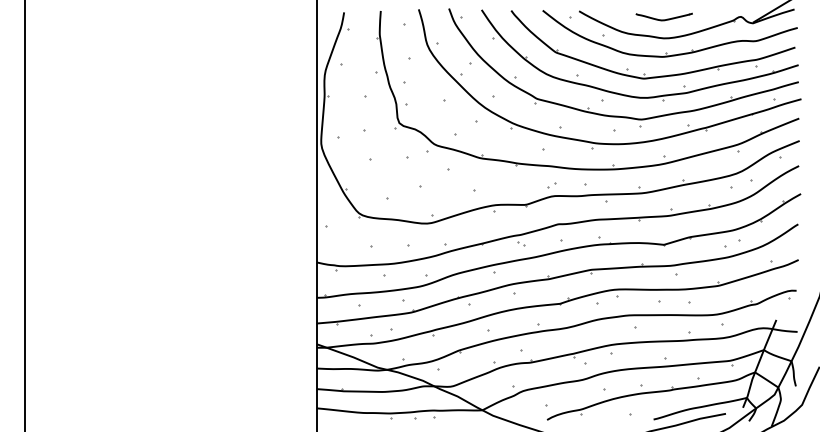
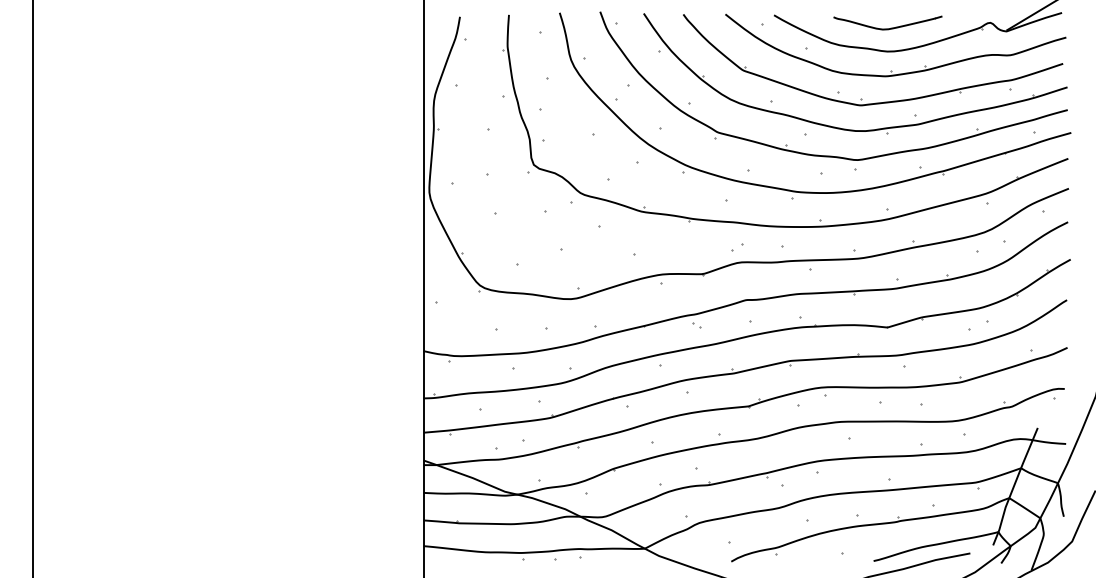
part: (663, 16) -> (887, 22), size x1.43

